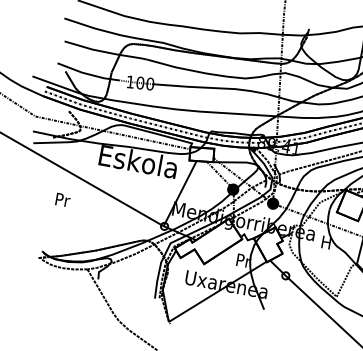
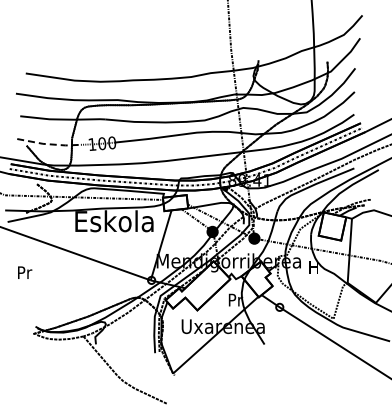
line: (87, 74) -> (48, 144), solid -> dashed
text: (63, 200) -> (25, 272), moved

